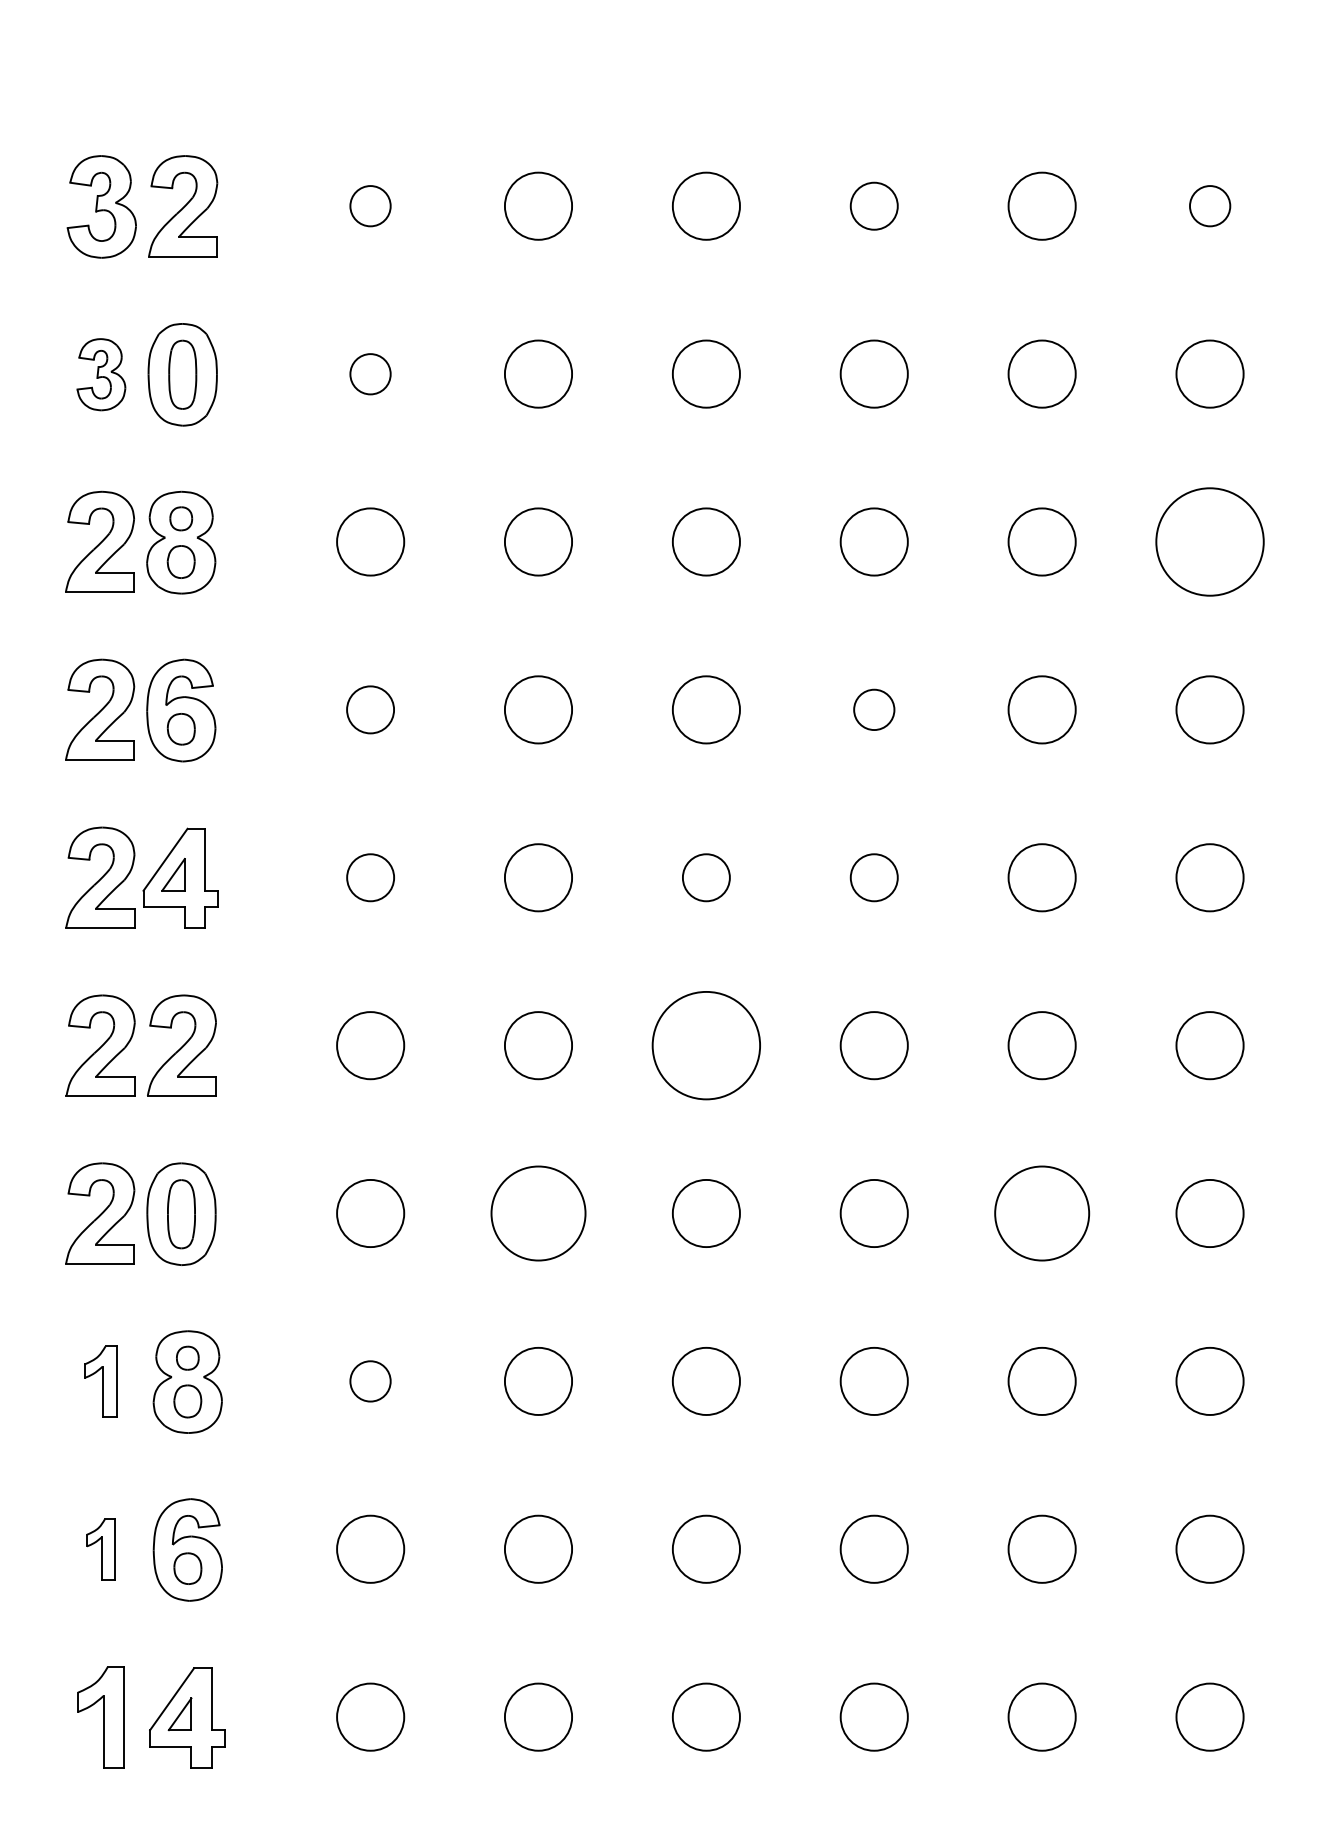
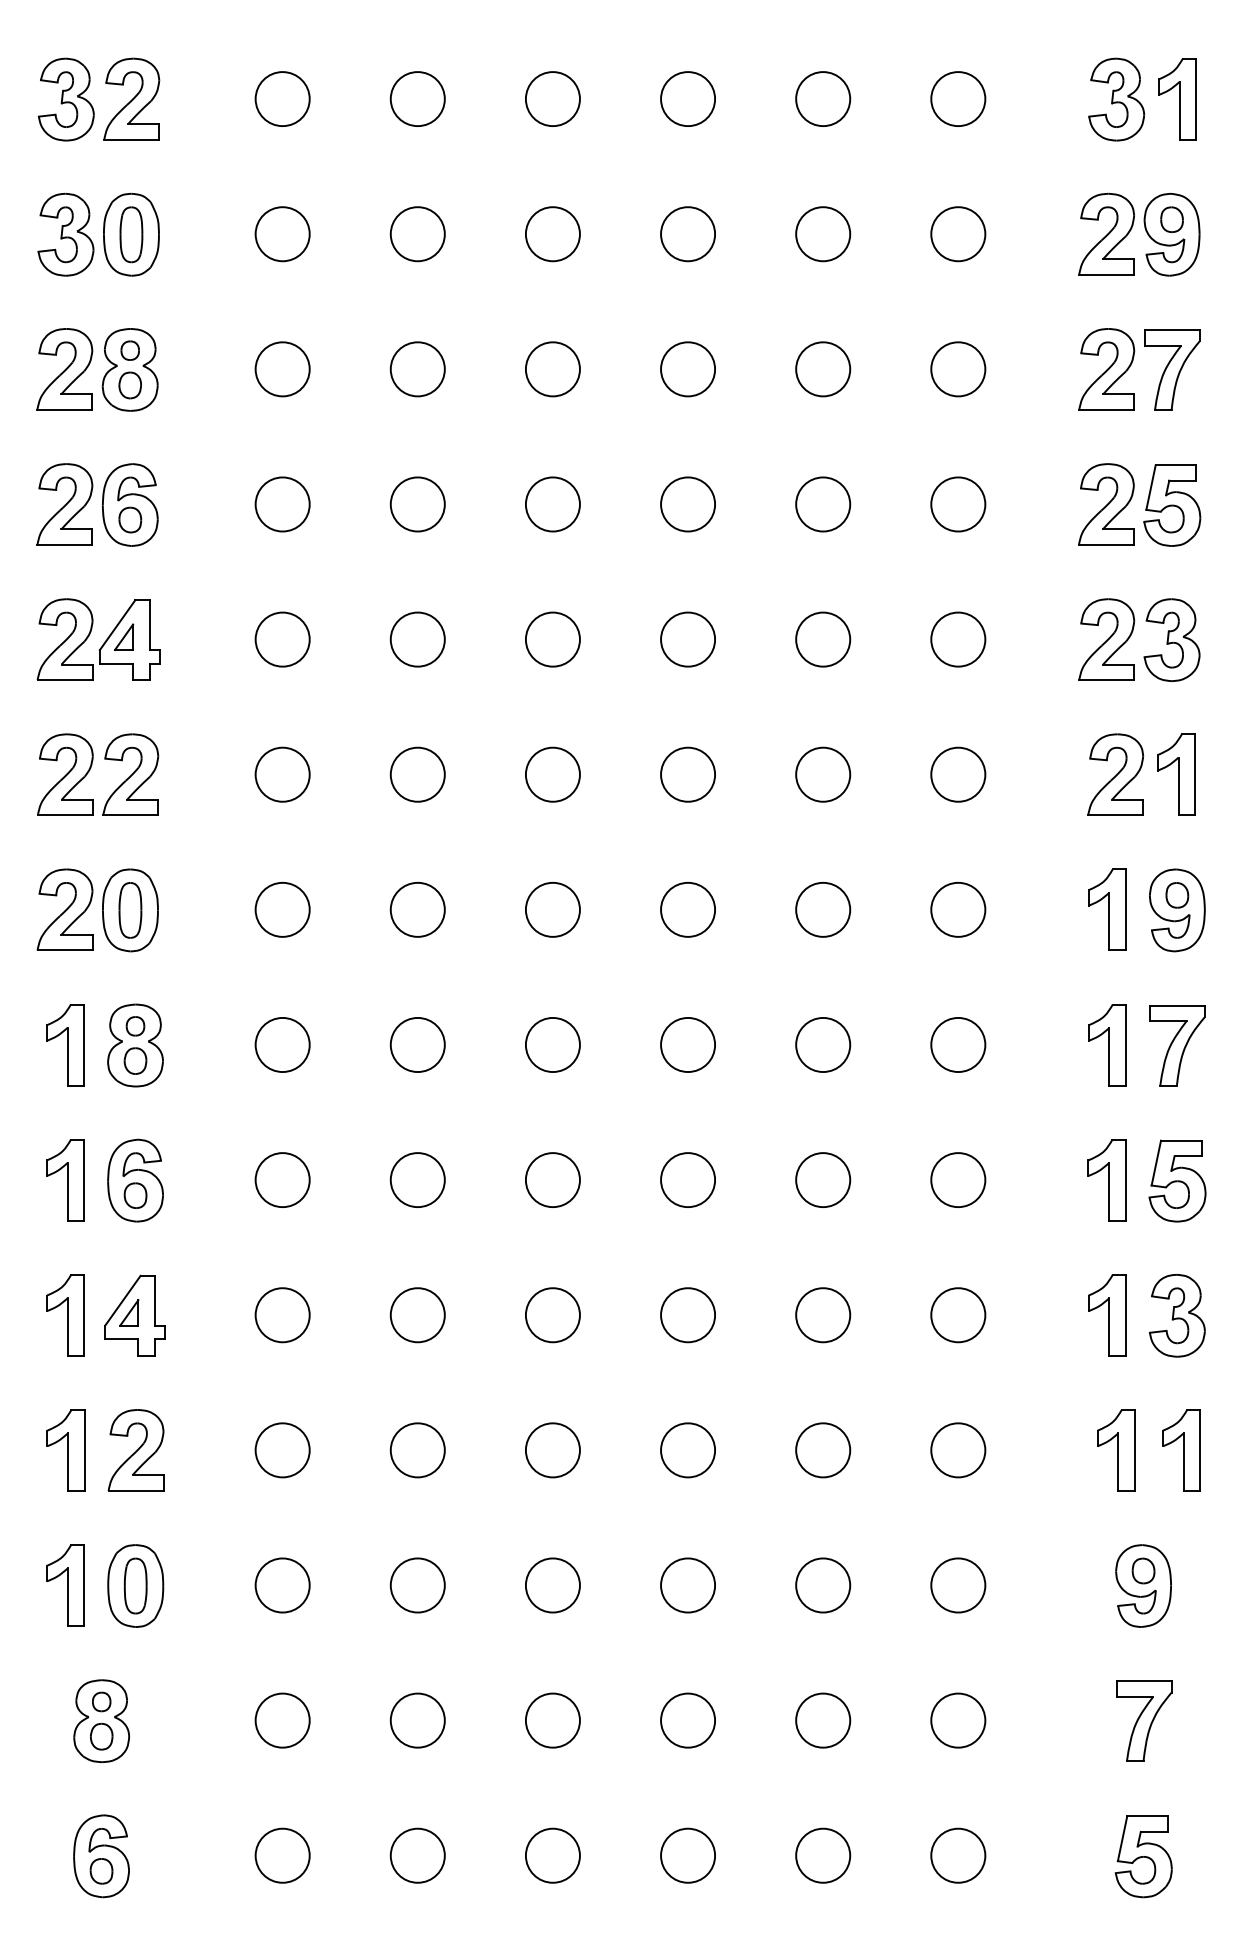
circle: (370, 205) -> (282, 98), size x1.67
circle: (1210, 205) -> (958, 98), size x1.67
circle: (874, 206) -> (688, 99), size x1.43
part: (100, 374) -> (65, 234), size x1.43
circle: (370, 374) -> (282, 234), size x1.67
circle: (1210, 542) -> (958, 369), size x0.62
circle: (370, 709) -> (282, 504), size x1.43
circle: (874, 709) -> (688, 504), size x1.67
circle: (370, 877) -> (282, 639), size x1.43
circle: (705, 877) -> (552, 639), size x1.43
circle: (874, 877) -> (688, 639), size x1.43
circle: (705, 1045) -> (552, 774), size x0.62
circle: (538, 1213) -> (417, 909), size x0.71
circle: (1042, 1213) -> (823, 909), size x0.71
circle: (370, 1380) -> (282, 1044), size x1.67
part: (100, 1382) -> (65, 1045), size x1.43
part: (100, 1549) -> (65, 1180), size x1.67

